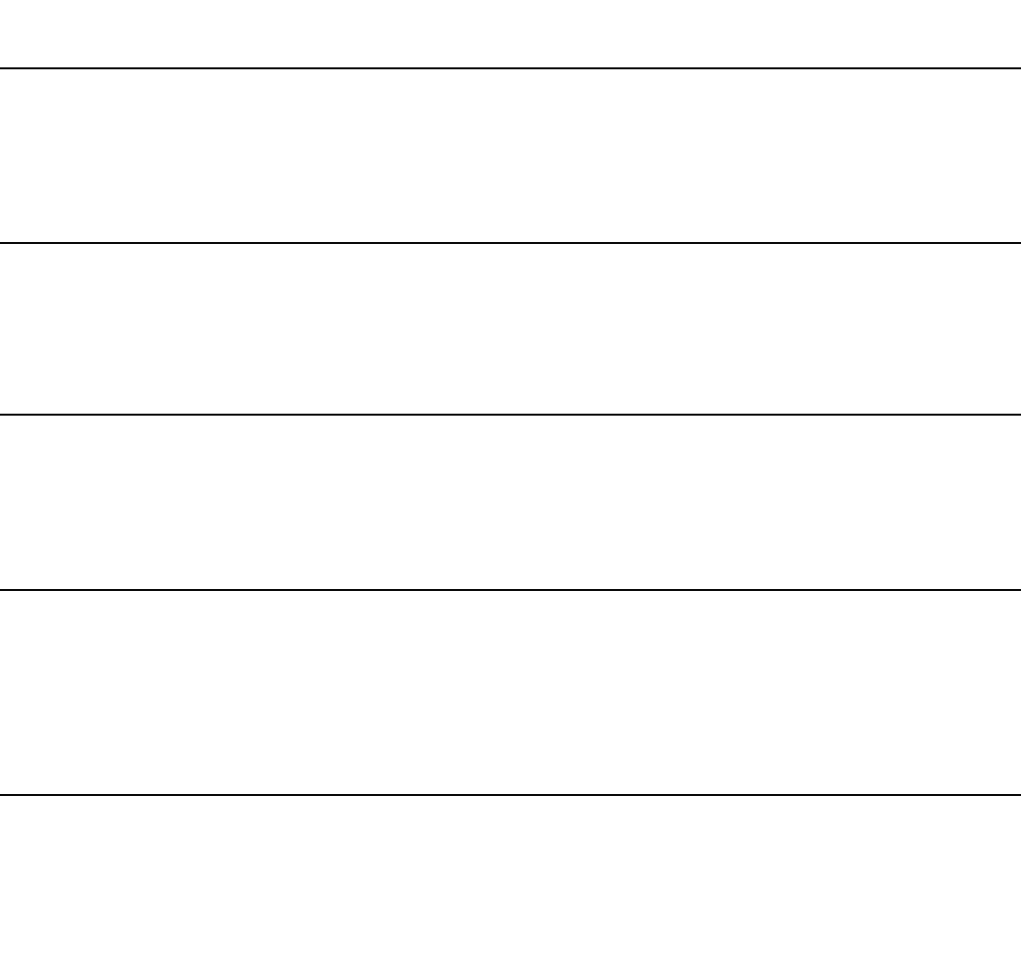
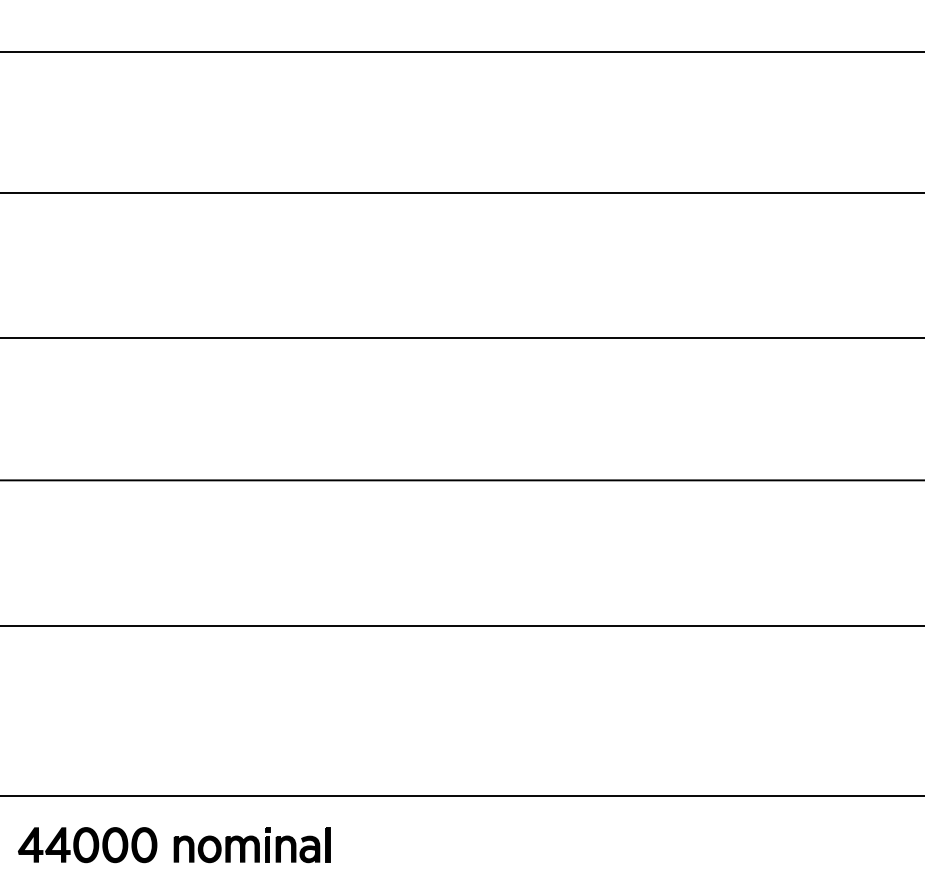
part: (286, 854) -> (174, 845), added

